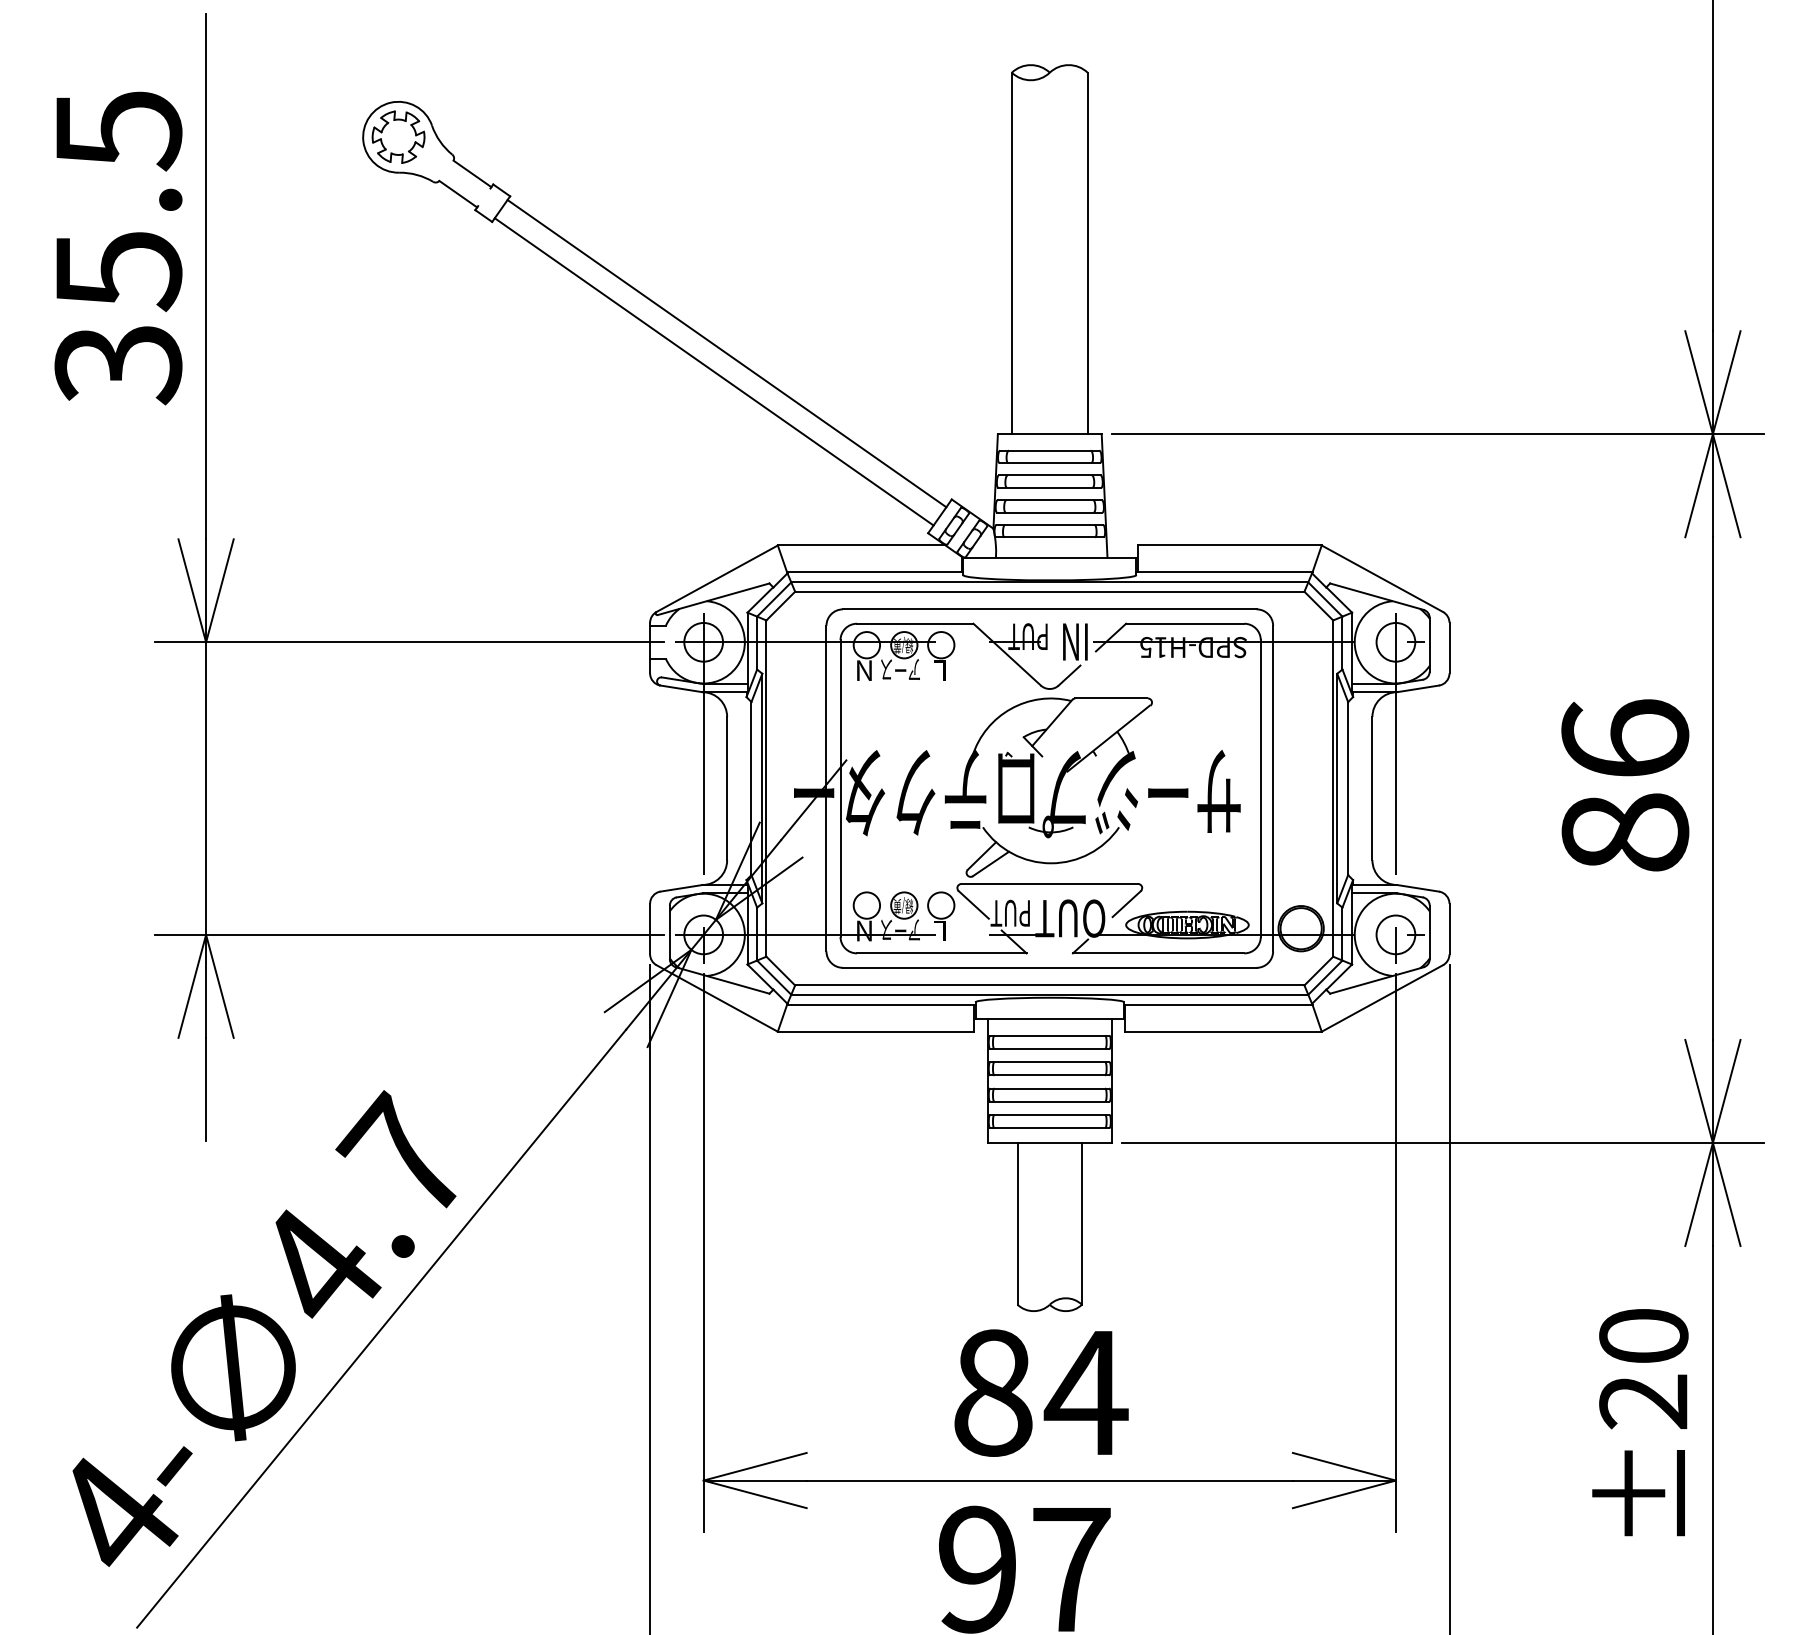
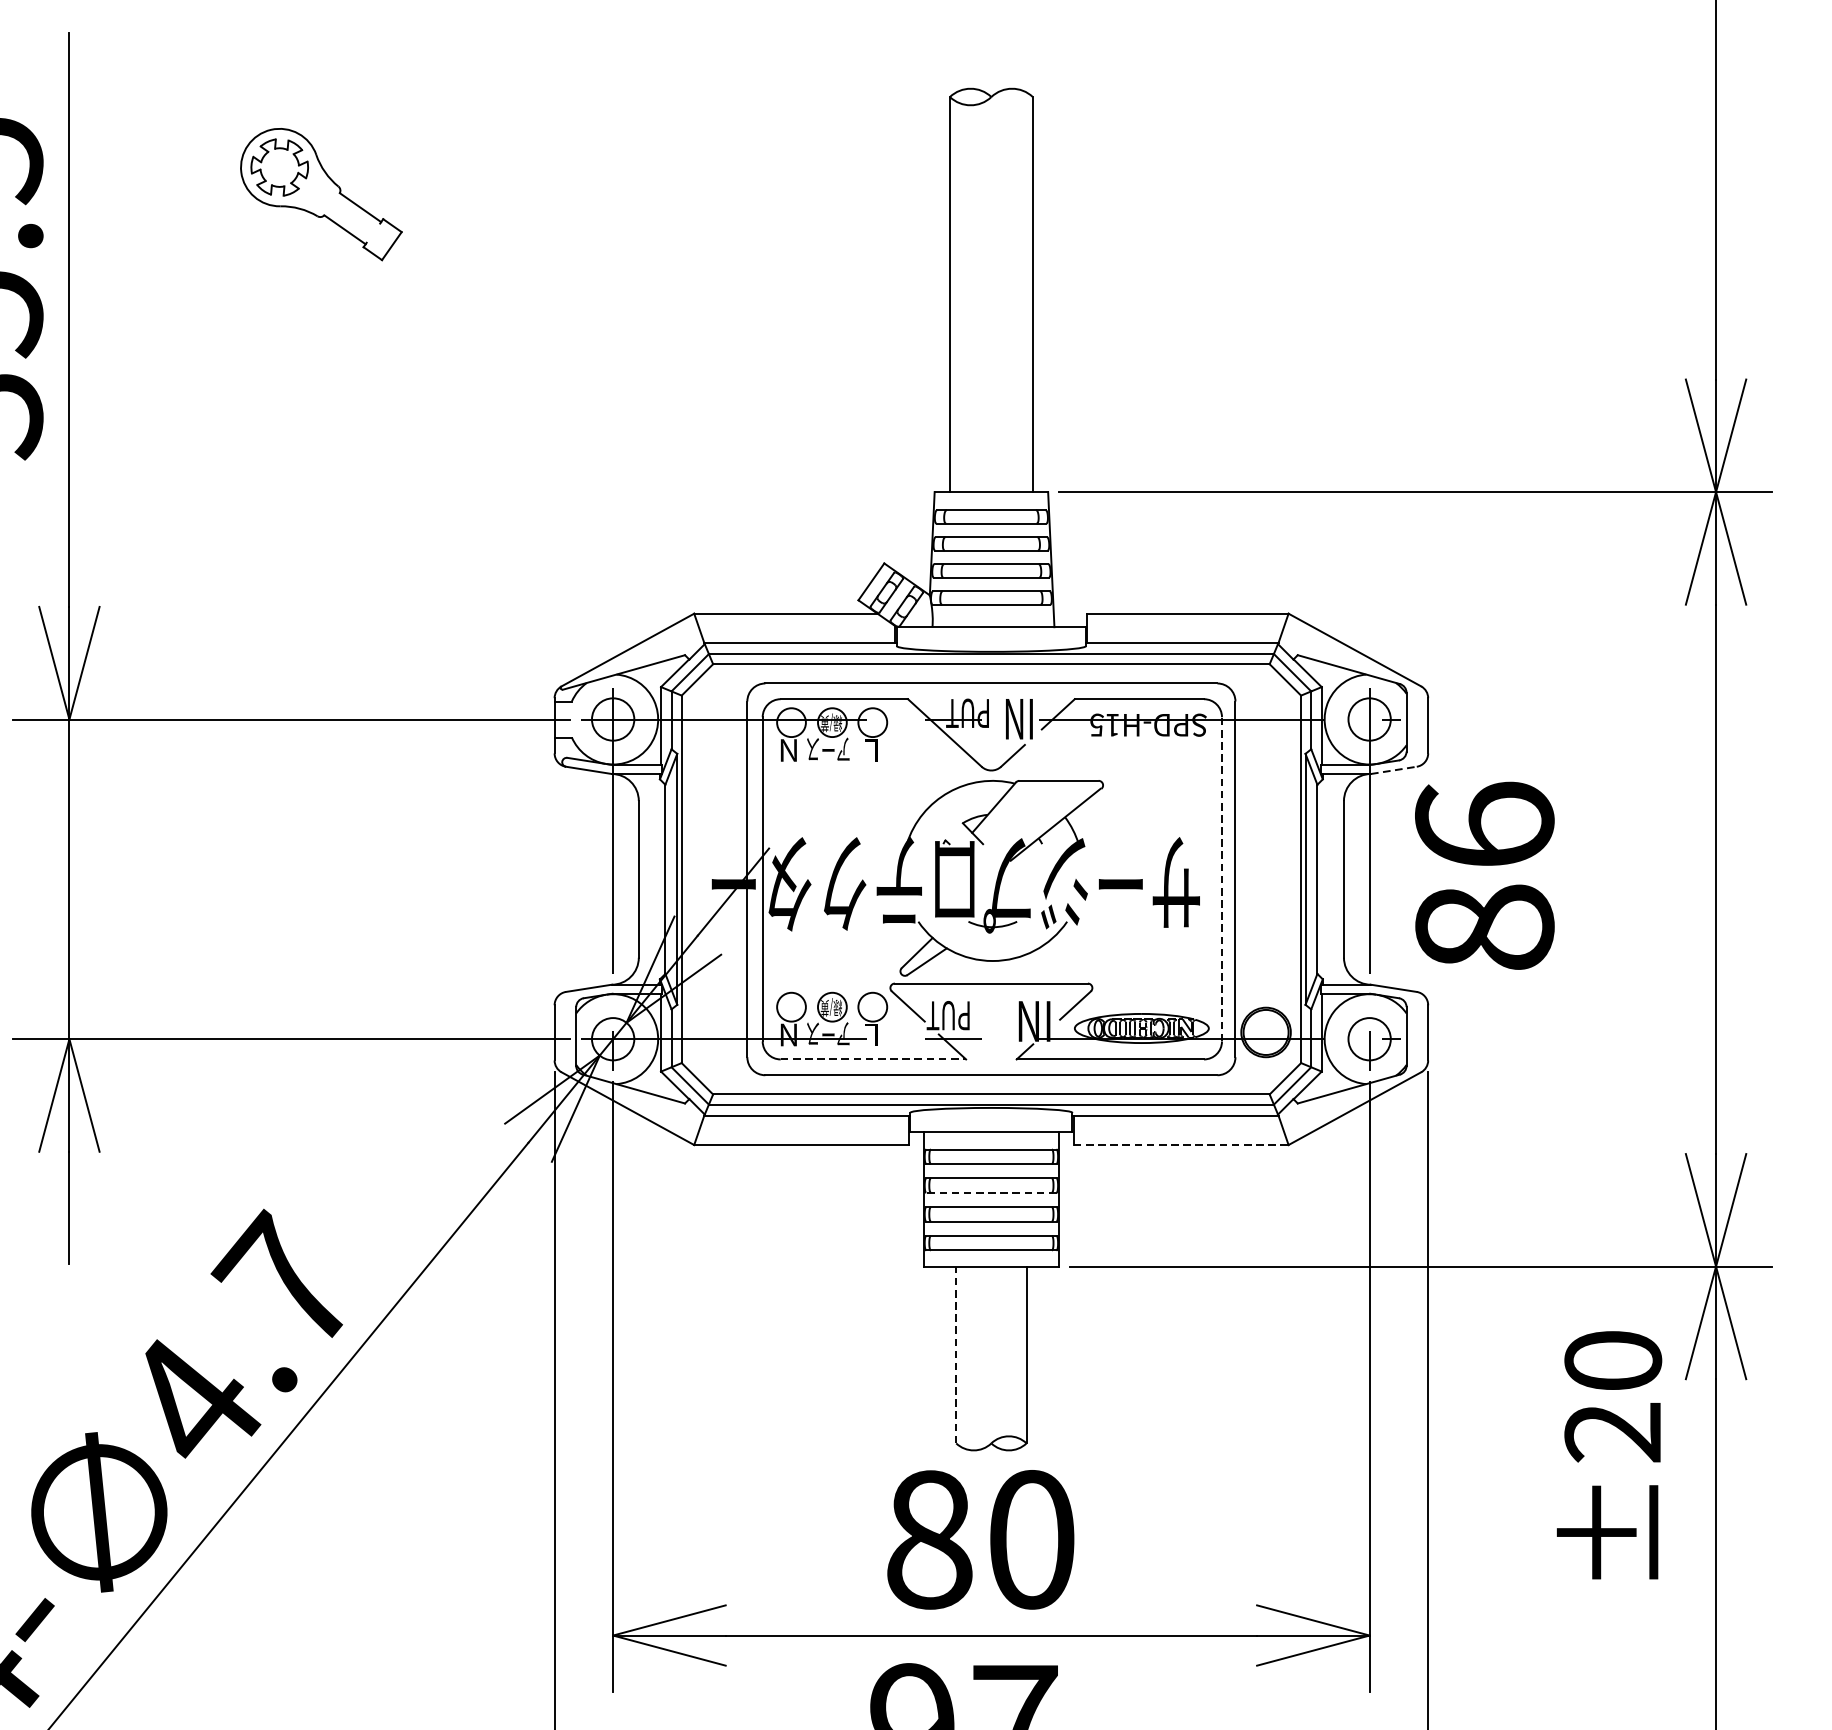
line: (726, 353) -> (638, 403), removed
line: (713, 371) -> (623, 423), removed
line: (1418, 688) -> (1394, 769), solid -> dashed
text: (1625, 785) -> (1485, 875), moved
line: (1260, 788) -> (1221, 879), solid -> dashed
text: (1070, 918) -> (1014, 1021), OUT -> IN
line: (941, 953) -> (873, 1059), solid -> dashed
line: (1223, 1031) -> (1181, 1144), solid -> dashed
line: (1049, 1075) -> (991, 1192), solid -> dashed
line: (1017, 1223) -> (956, 1354), solid -> dashed
text: (1085, 1392) -> (1030, 1539), 84 -> 80
text: (1640, 1422) -> (1609, 1455), moved

